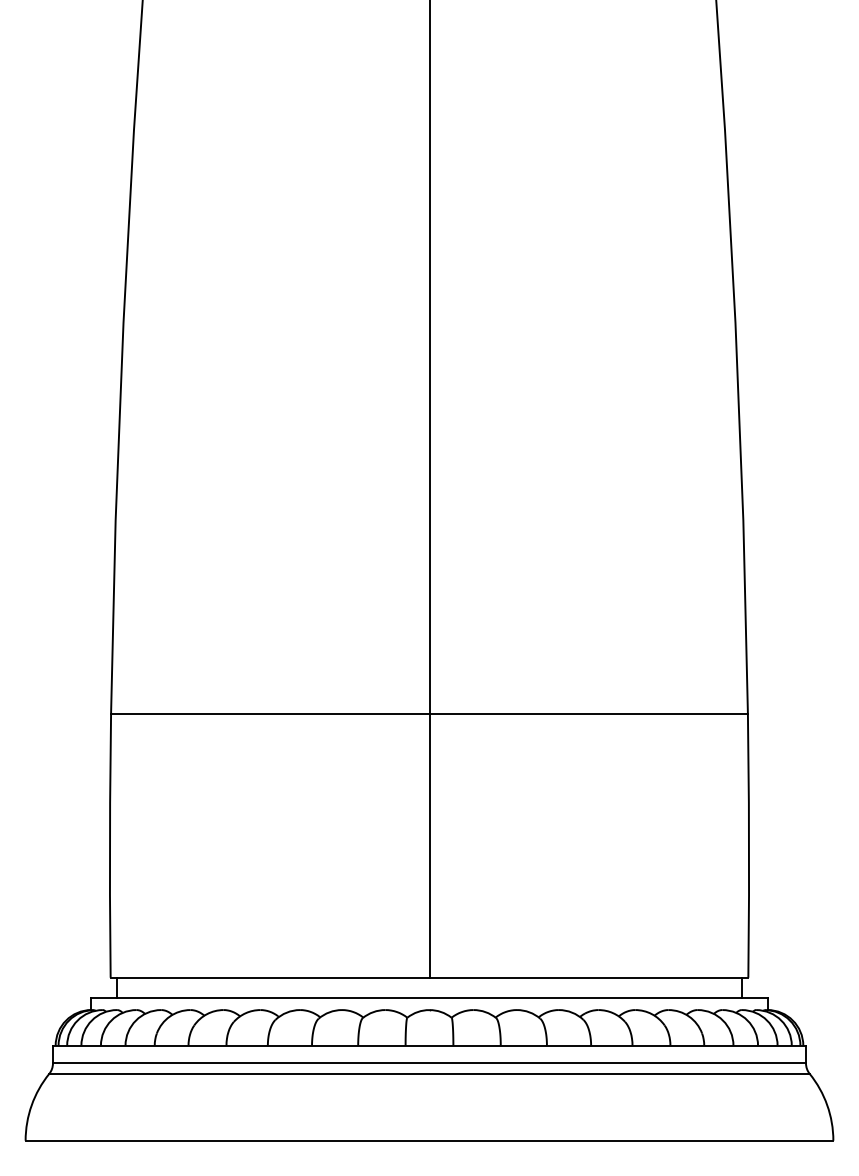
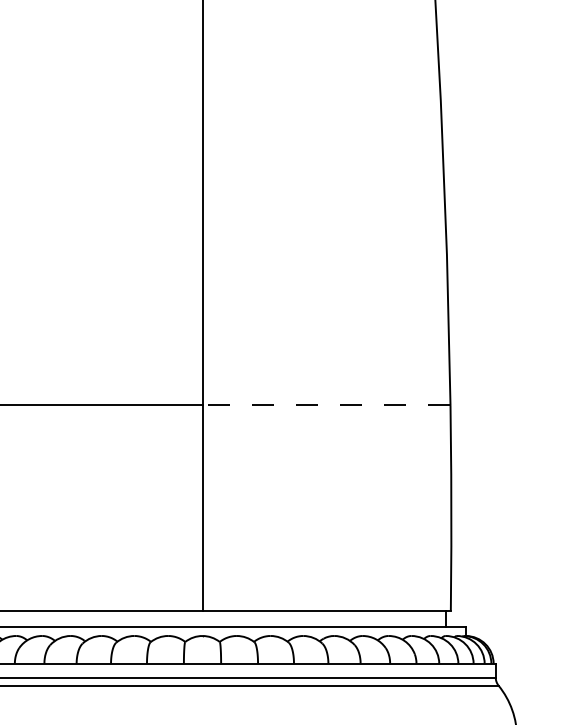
line: (588, 713) -> (326, 405), solid -> dashed

